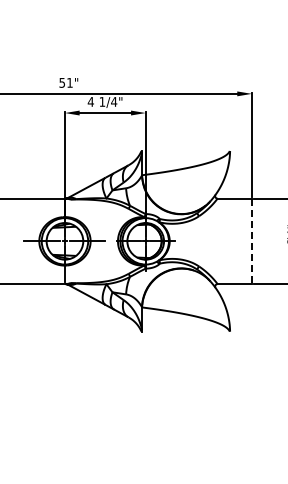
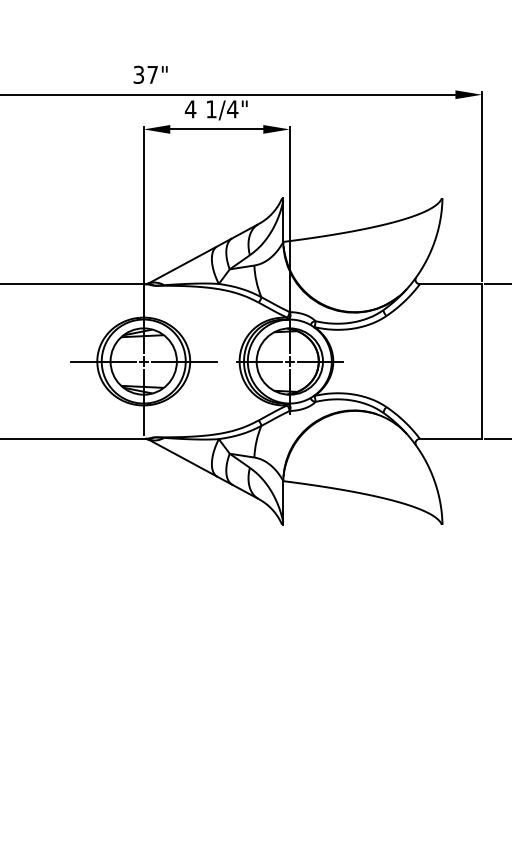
text: (65, 82) -> (144, 74), 51" -> 37"
line: (251, 241) -> (481, 361), dashed -> solid

